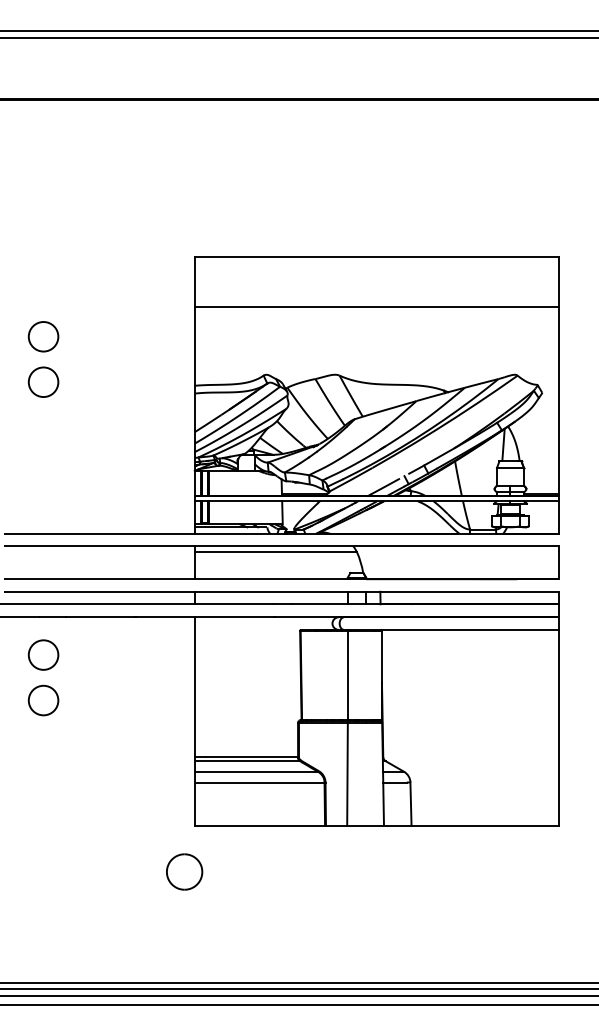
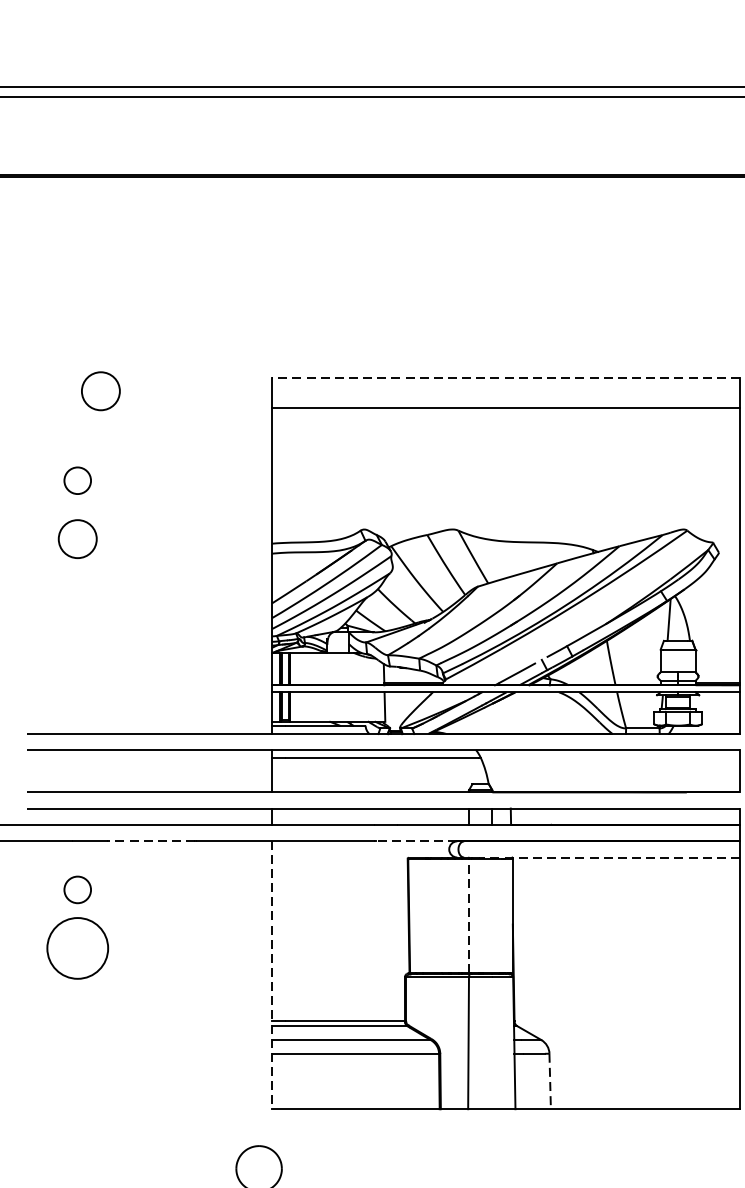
line: (376, 257) -> (505, 378), solid -> dashed
circle: (61, 266) -> (100, 390), added
line: (376, 307) -> (505, 408), moved
circle: (43, 336) -> (77, 480), size x0.7
line: (99, 616) -> (149, 840), solid -> dashed
line: (306, 616) -> (415, 840), solid -> dashed
line: (456, 629) -> (608, 857), solid -> dashed
circle: (43, 654) -> (77, 889), size x0.7
line: (347, 675) -> (468, 916), solid -> dashed
circle: (43, 700) -> (77, 948), size x1.6
line: (194, 721) -> (271, 975), solid -> dashed
line: (410, 804) -> (549, 1082), solid -> dashed

